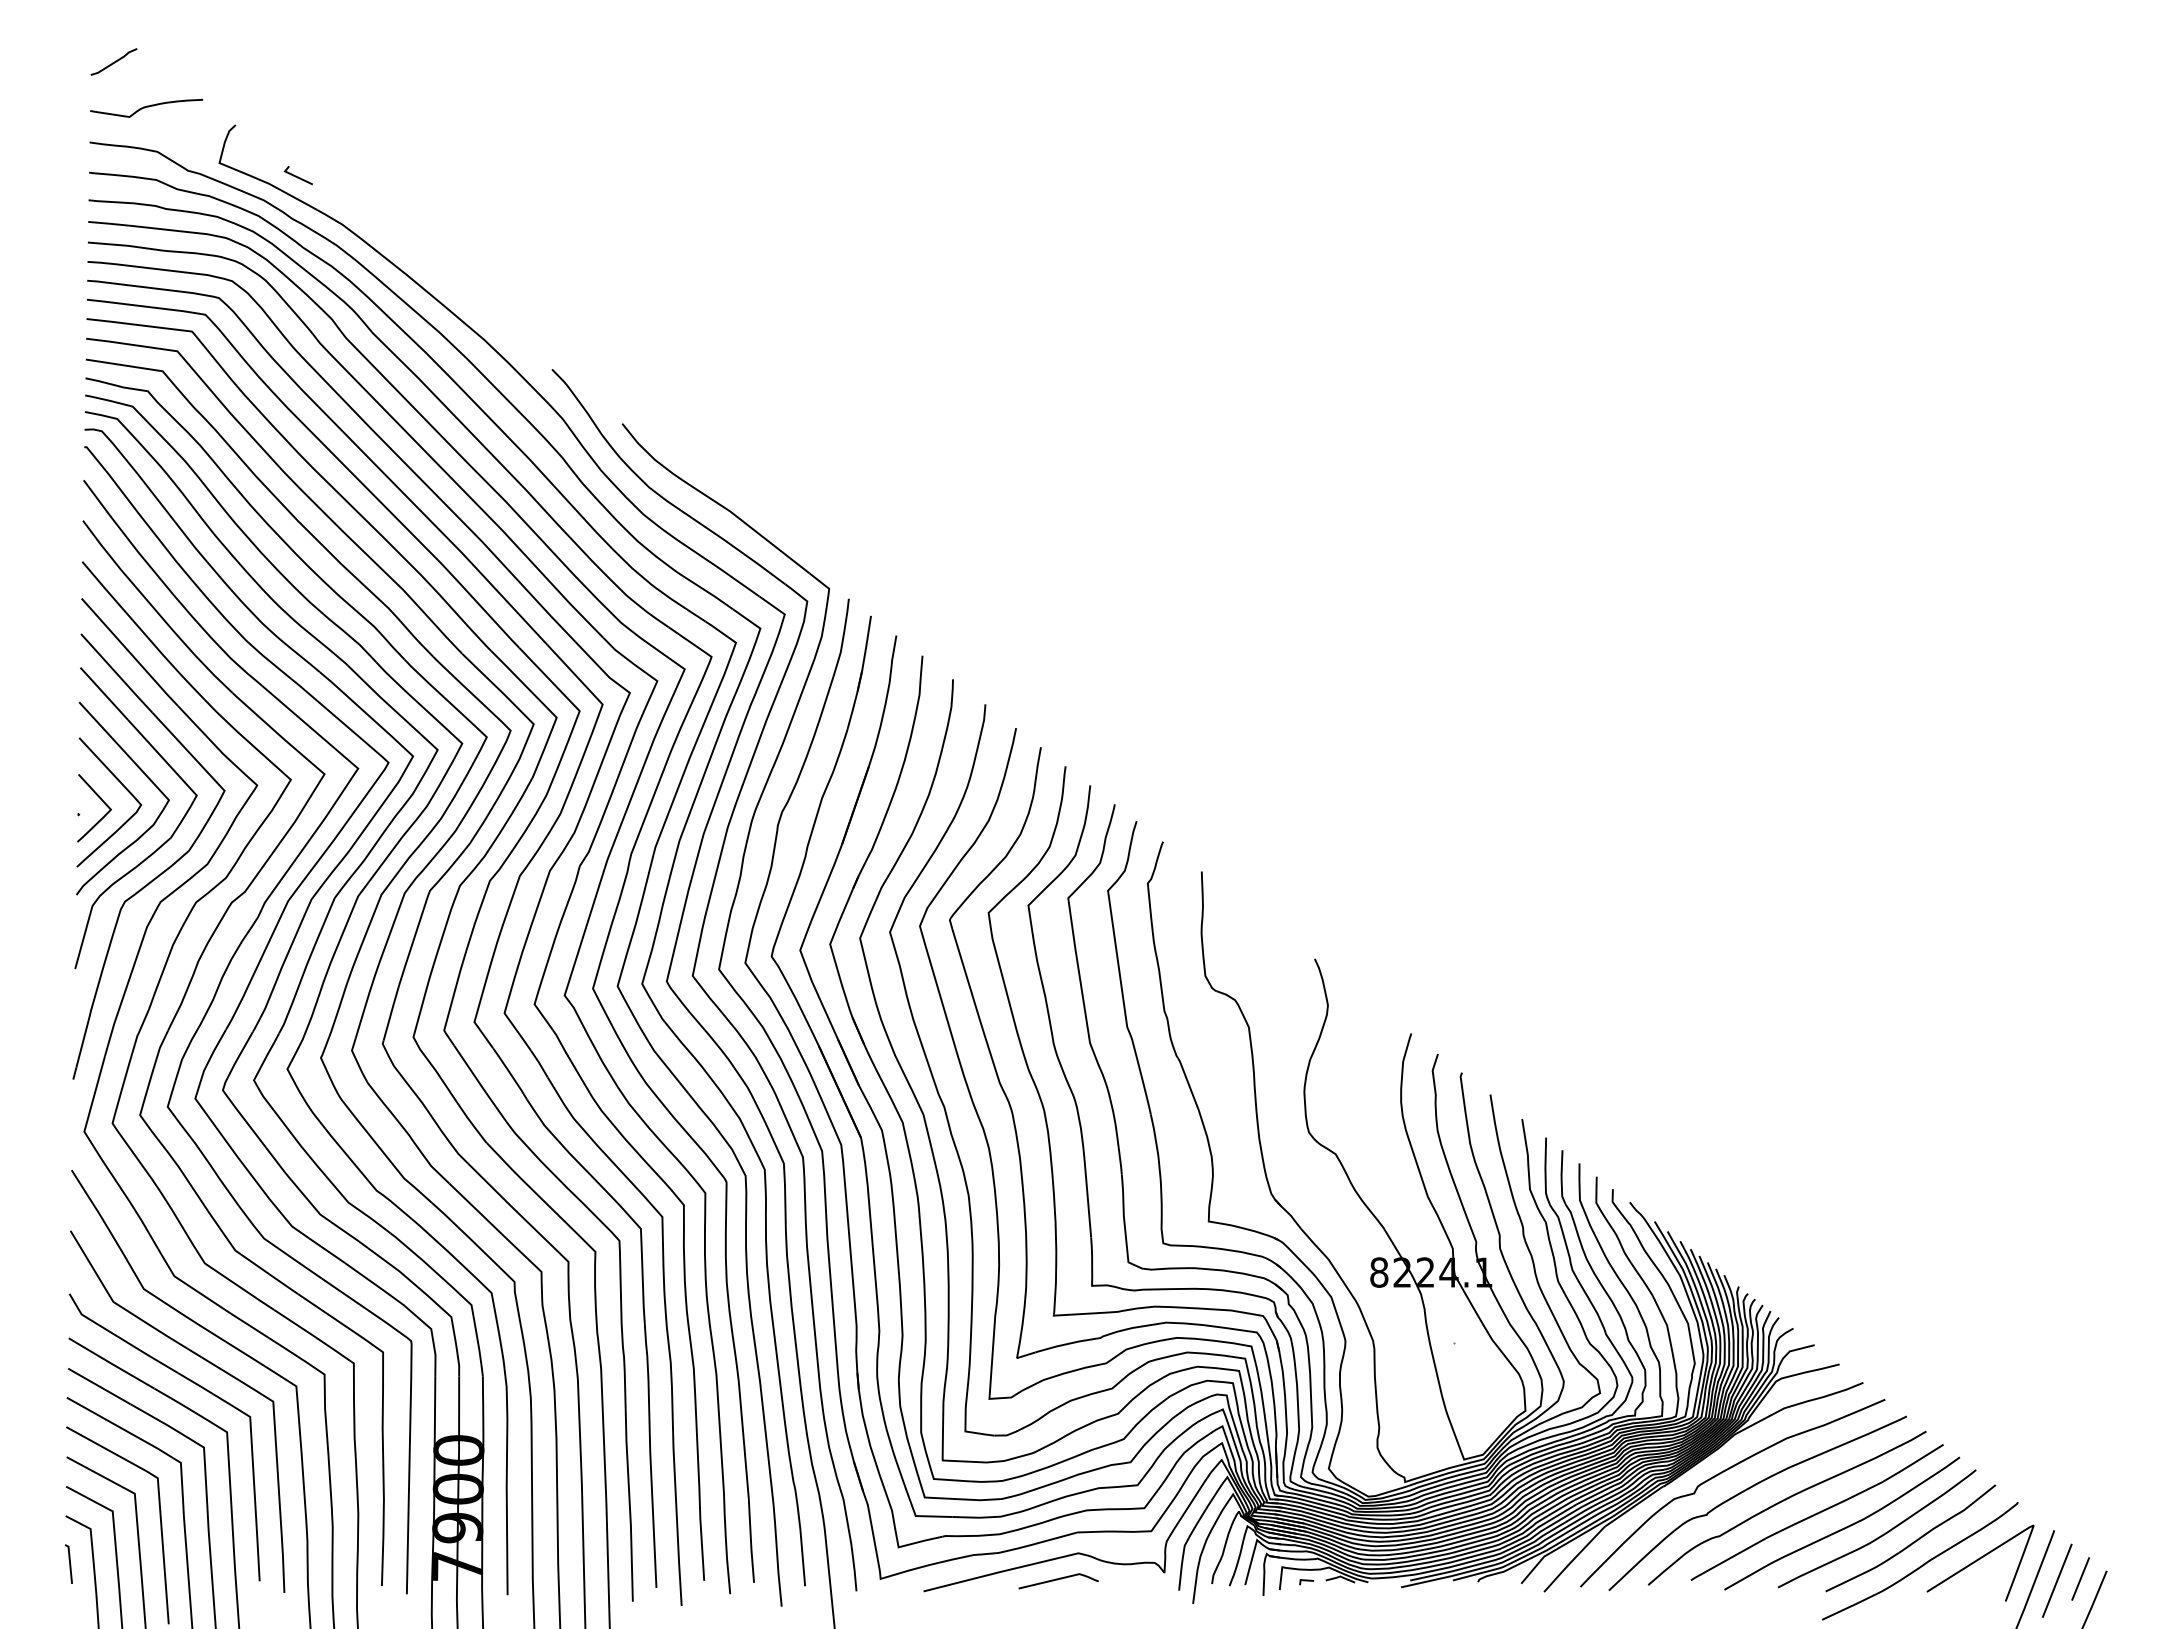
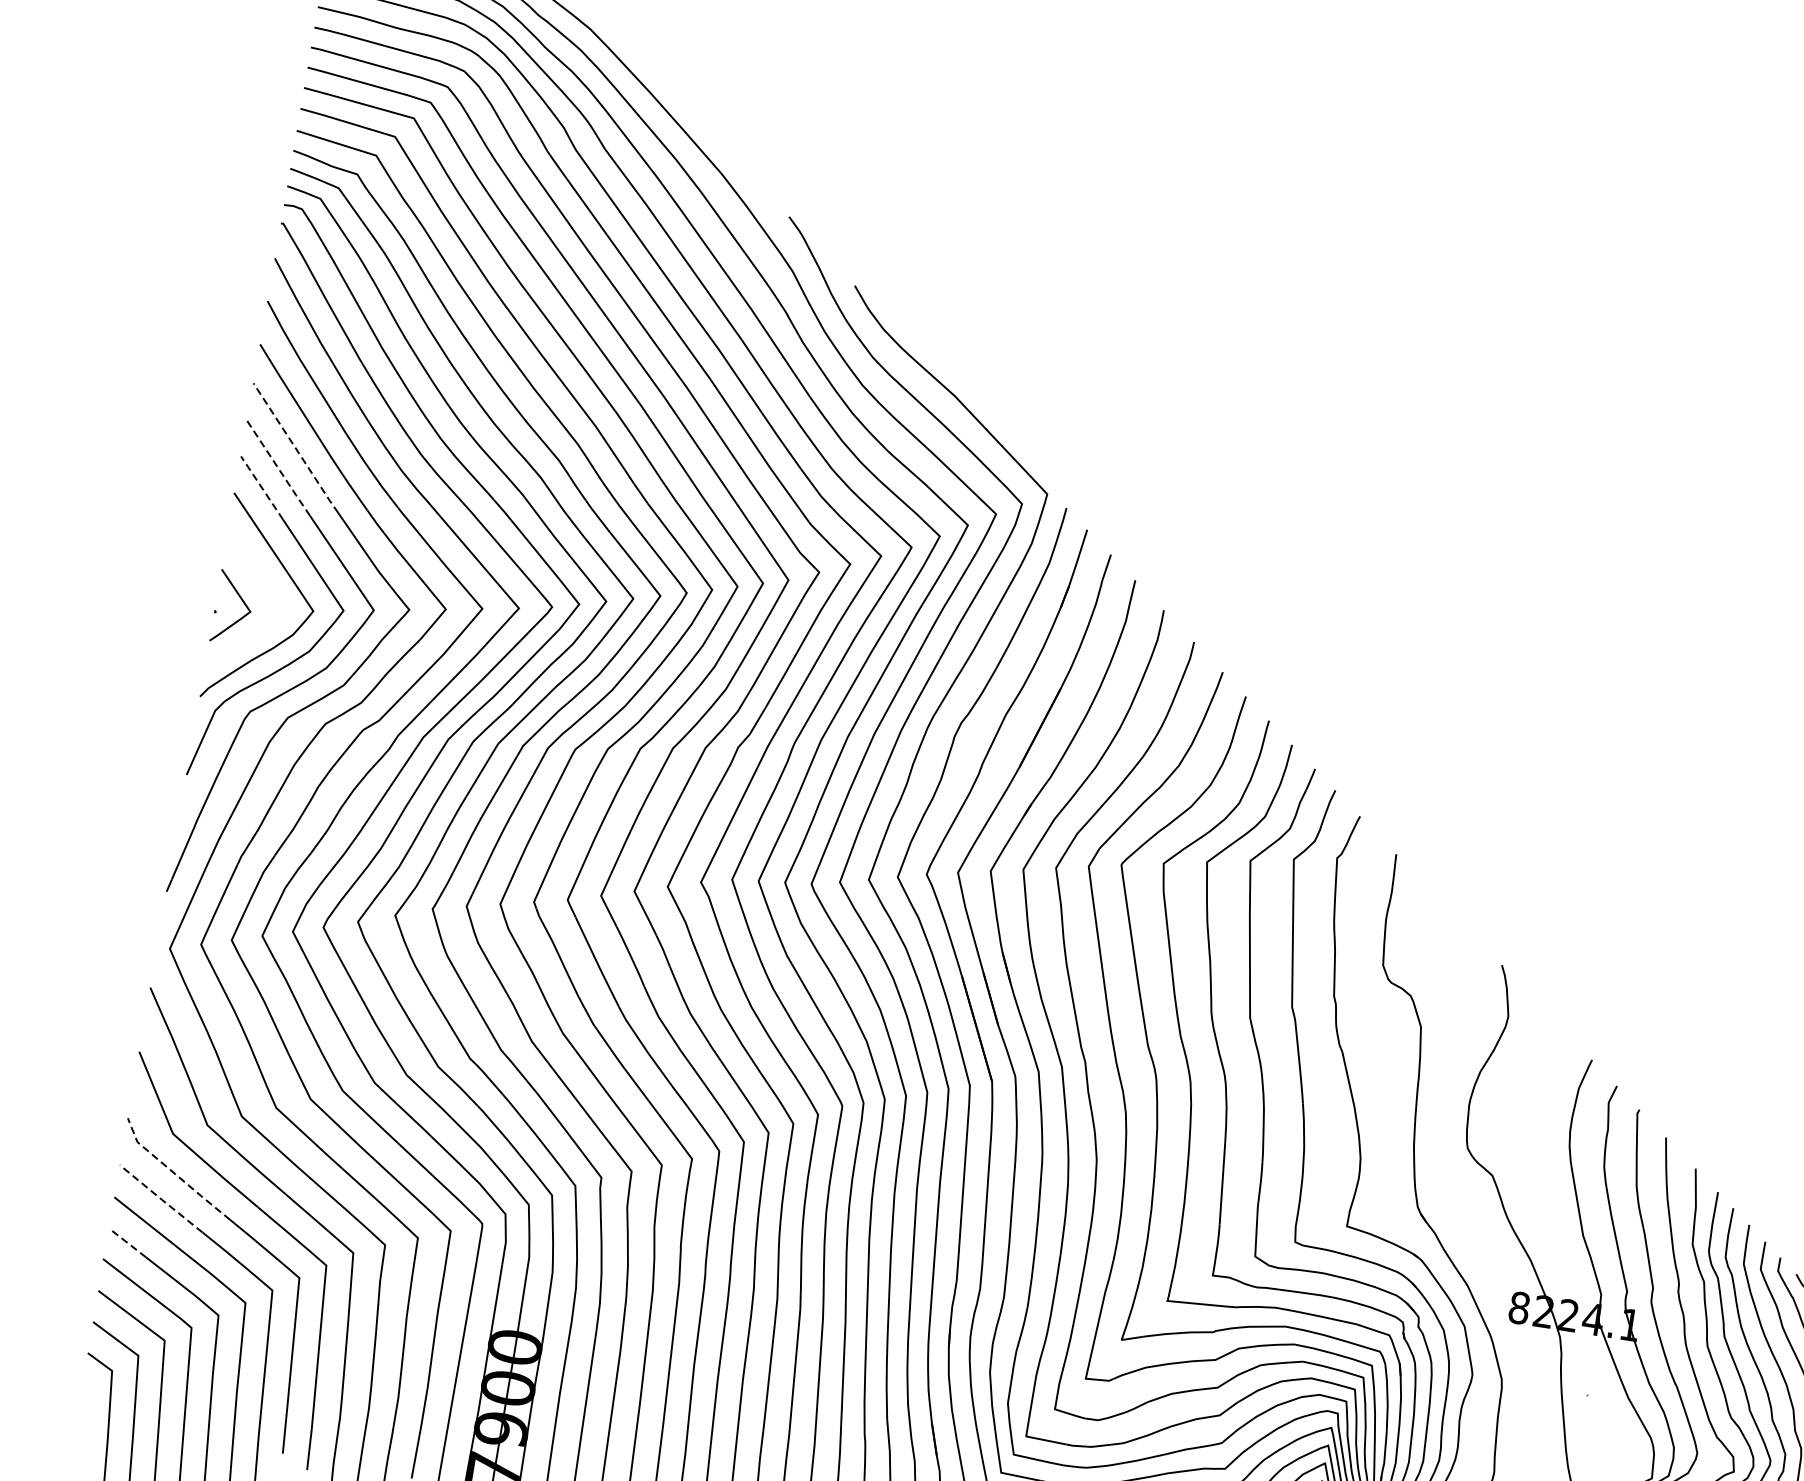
line: (130, 652) -> (296, 448), solid -> dashed
line: (116, 673) -> (278, 468), solid -> dashed
line: (103, 693) -> (261, 487), solid -> dashed
curve: (124, 788) -> (268, 591), removed
line: (119, 1337) -> (173, 1172), solid -> dashed
line: (111, 1363) -> (161, 1198), solid -> dashed
line: (86, 1408) -> (127, 1242), solid -> dashed
line: (69, 1563) -> (84, 1404), removed

